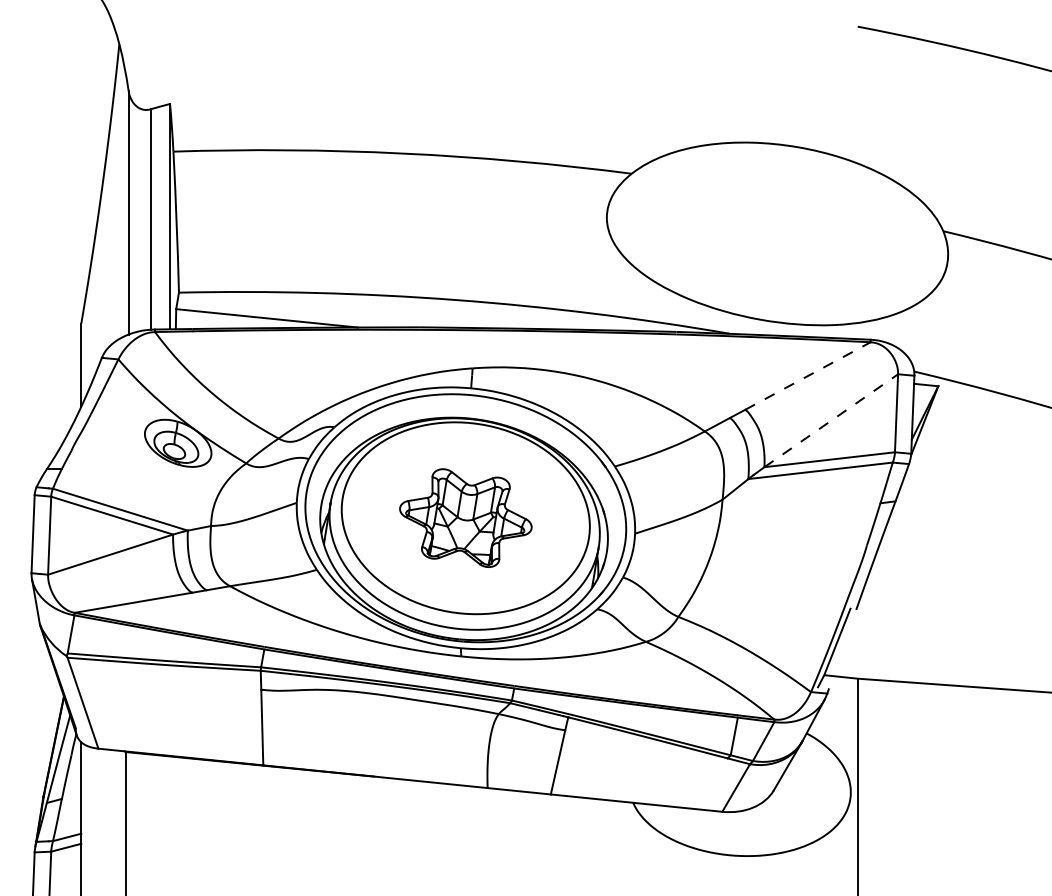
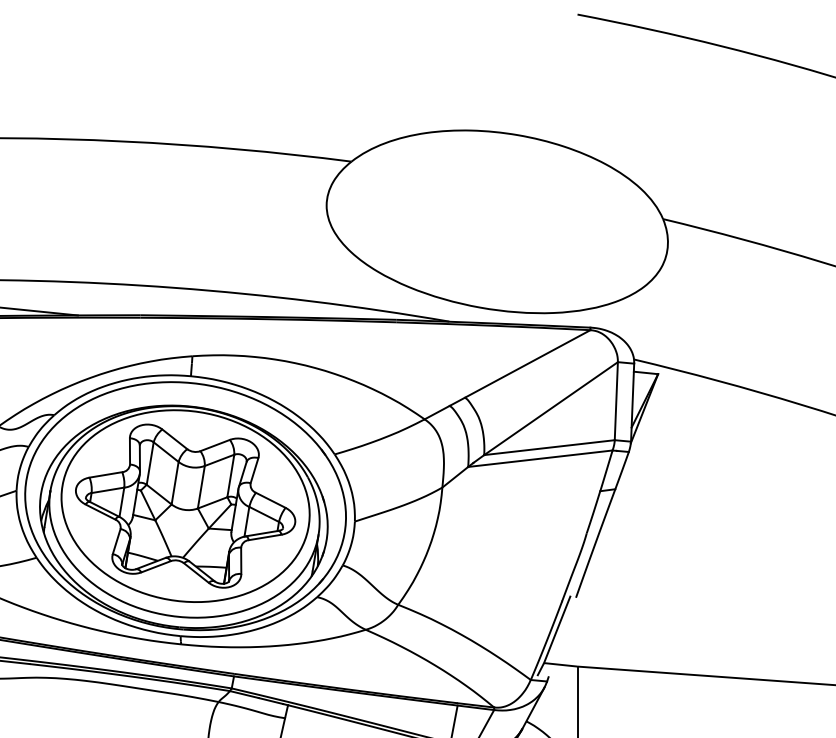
line: (808, 375) -> (528, 363), dashed -> solid
line: (831, 420) -> (551, 408), dashed -> solid
part: (465, 517) -> (185, 505), size x1.67

